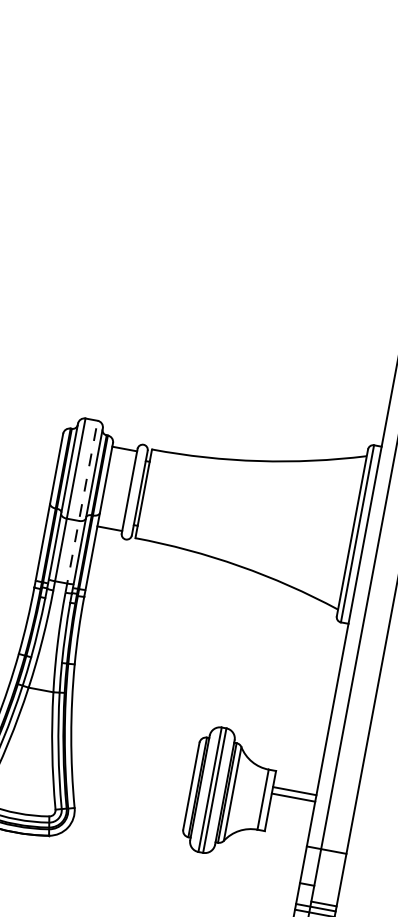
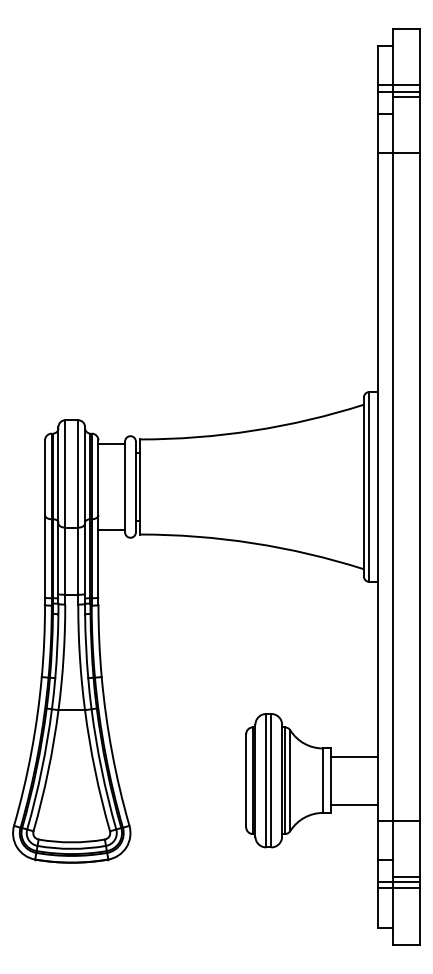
line: (81, 505) -> (78, 511), dashed -> solid
line: (294, 790) -> (353, 804), moved
line: (292, 797) -> (353, 756), moved

